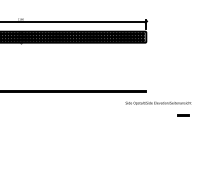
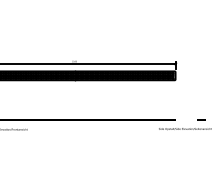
part: (183, 114) -> (201, 119), moved

